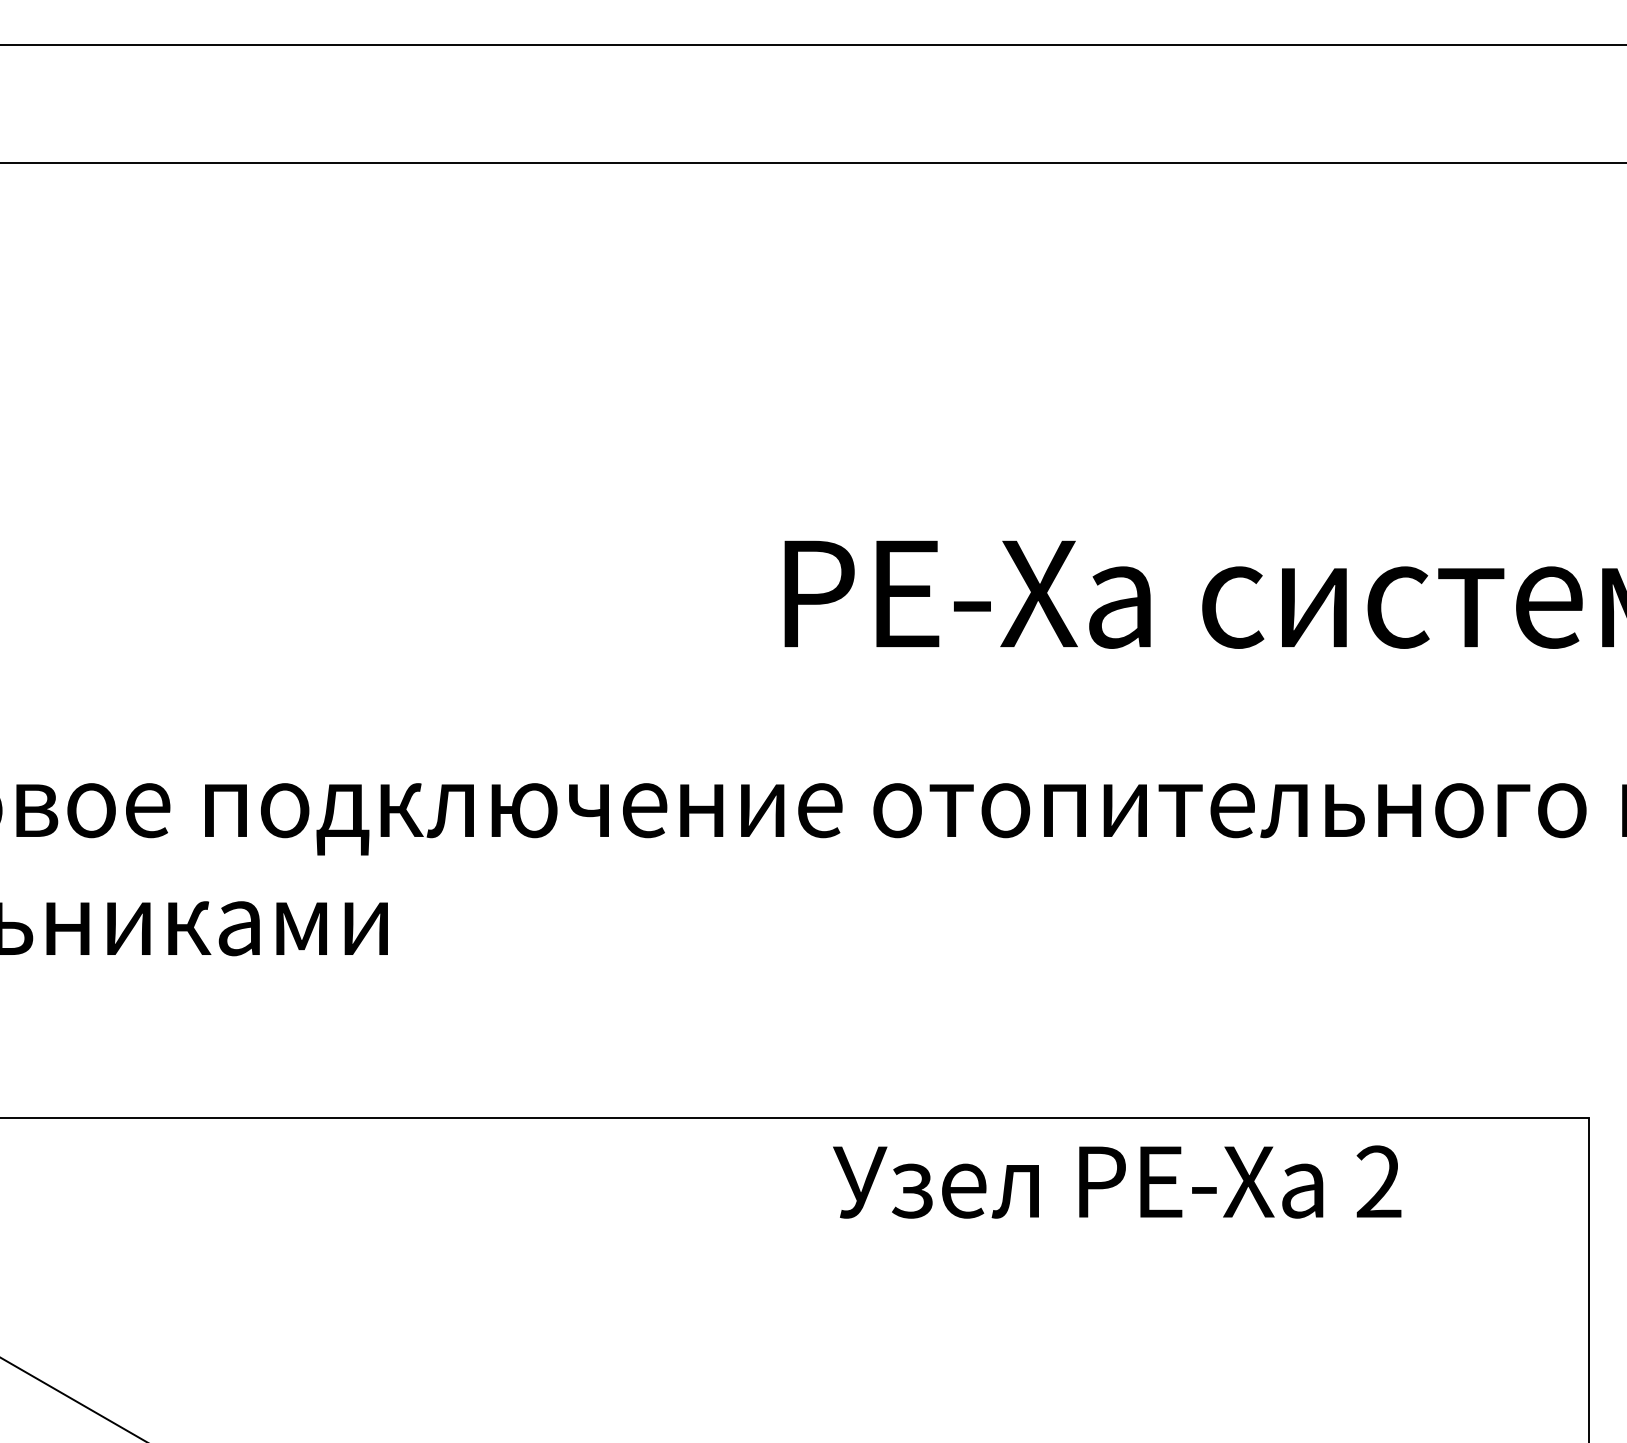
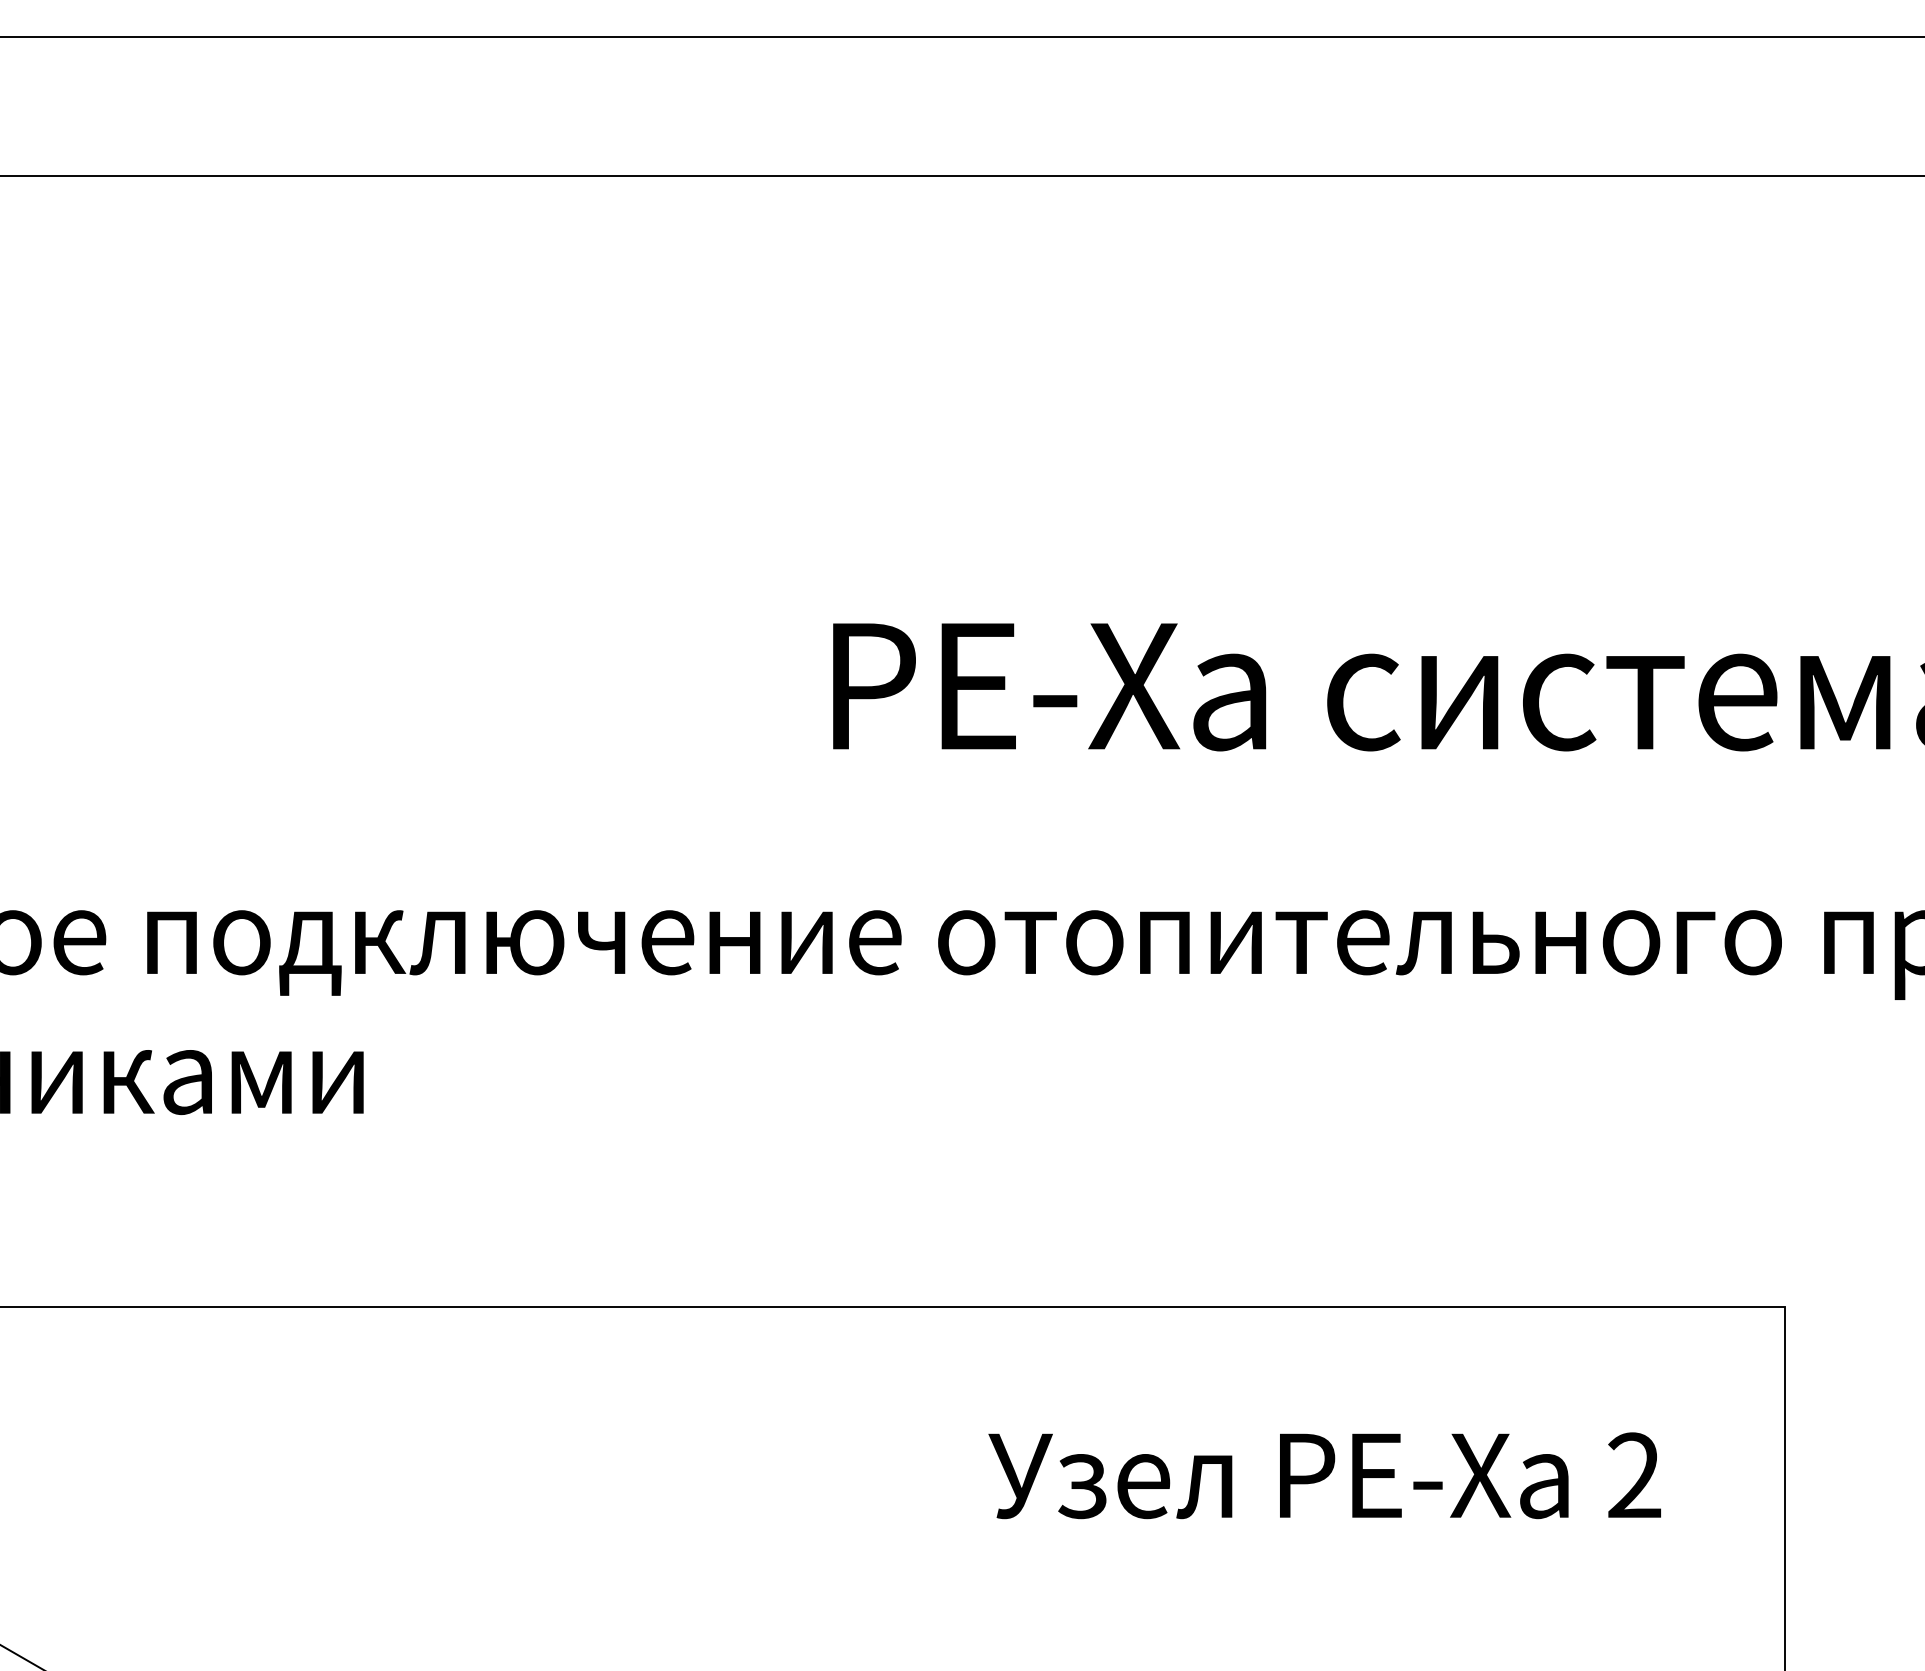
text: (1117, 1181) -> (1325, 1475), moved

